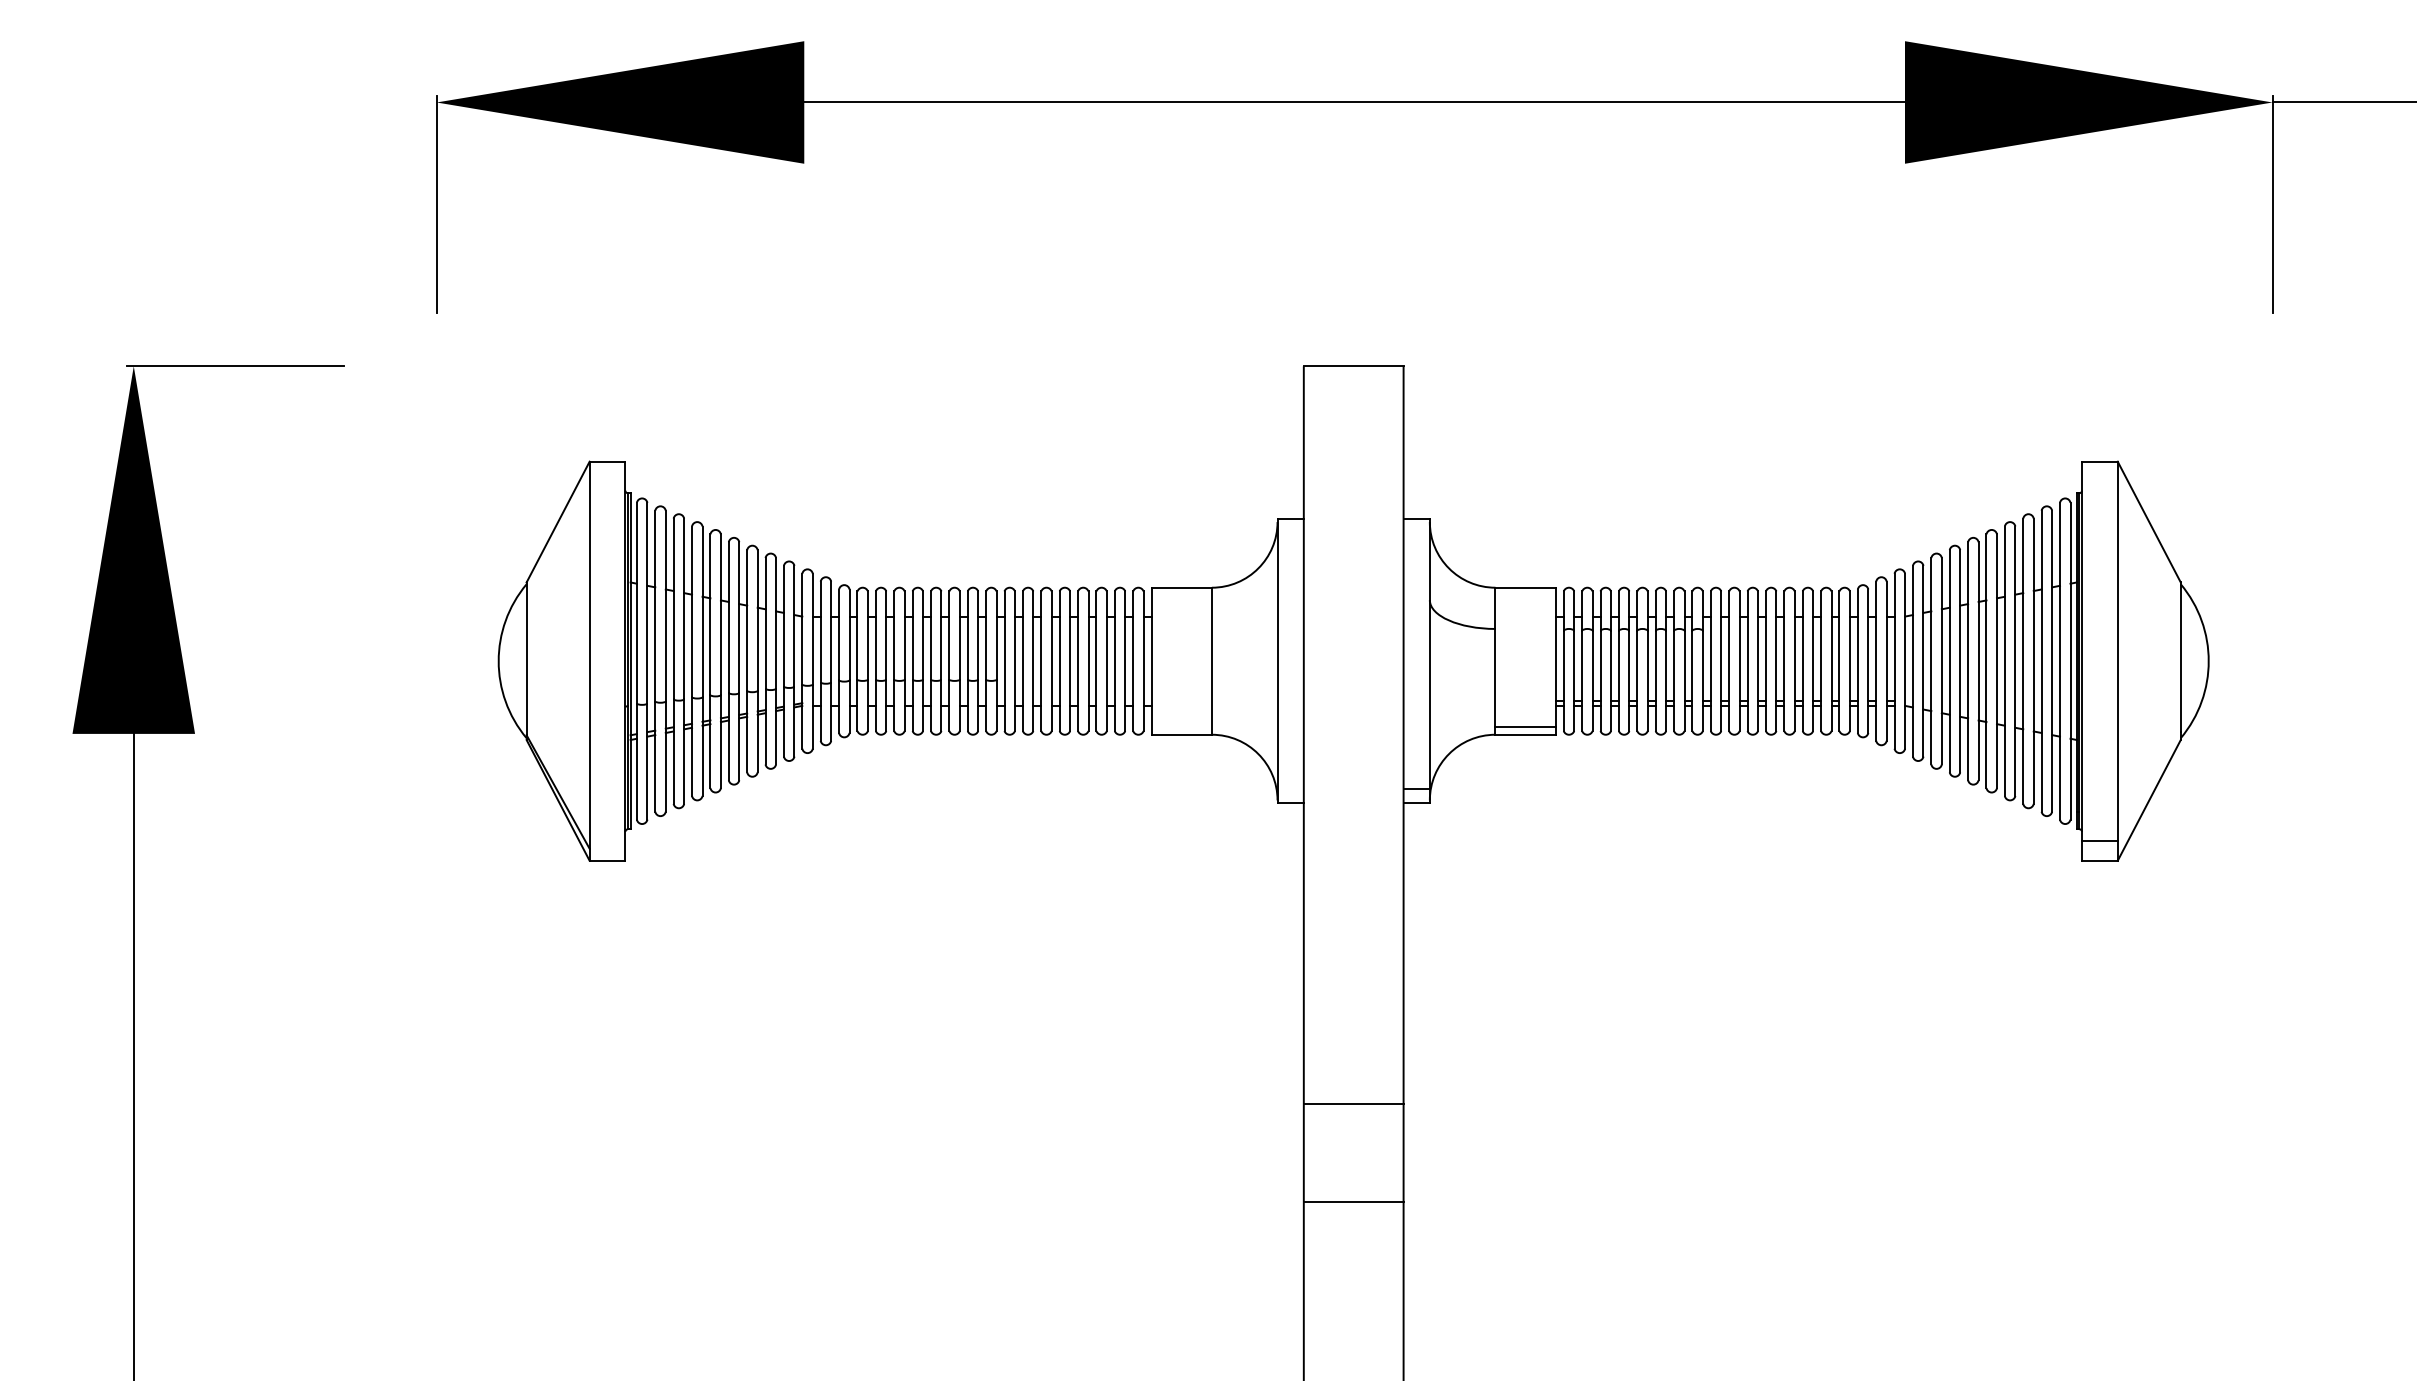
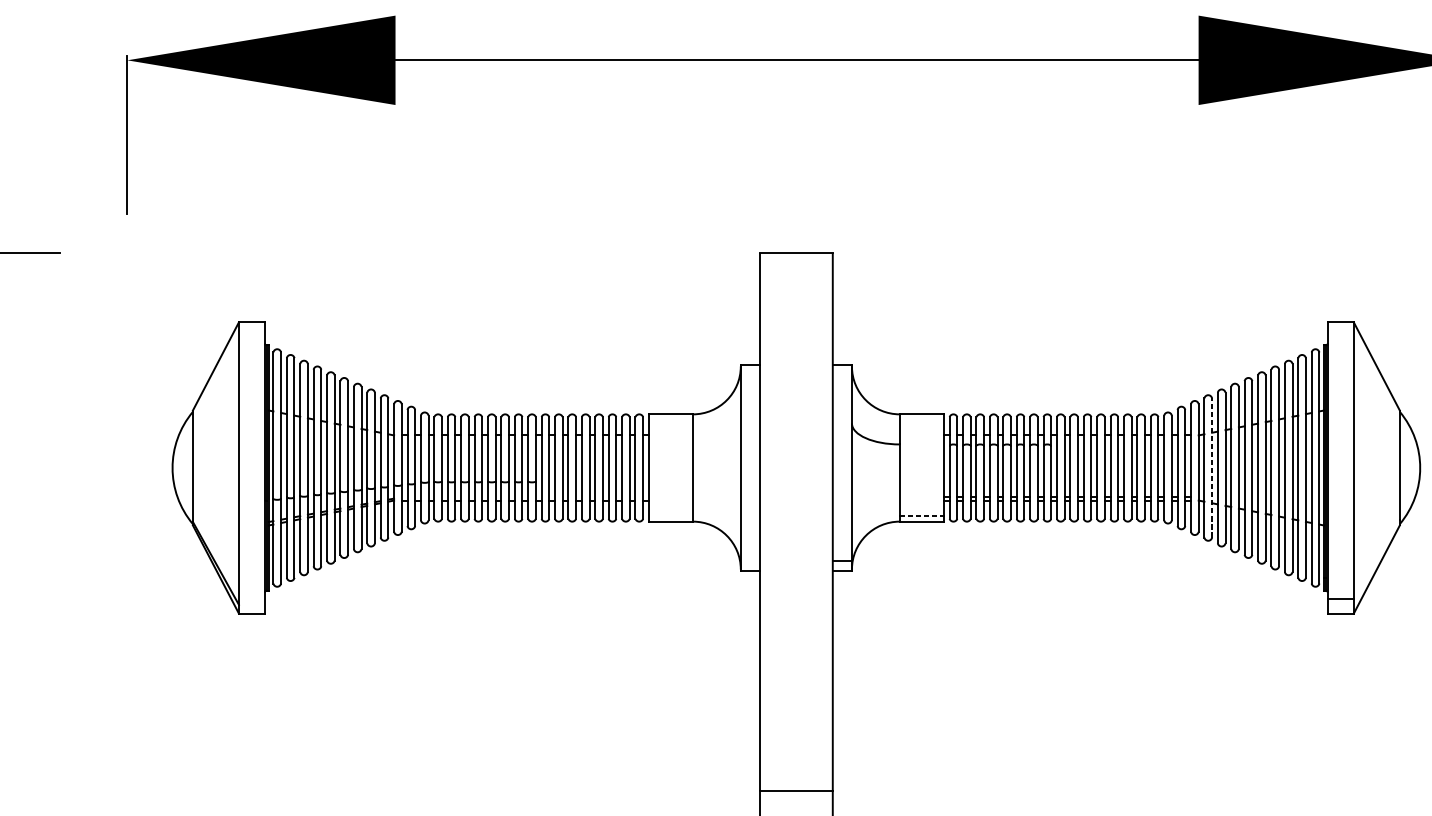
line: (1923, 660) -> (1212, 467), solid -> dashed
line: (1526, 727) -> (922, 516), solid -> dashed

